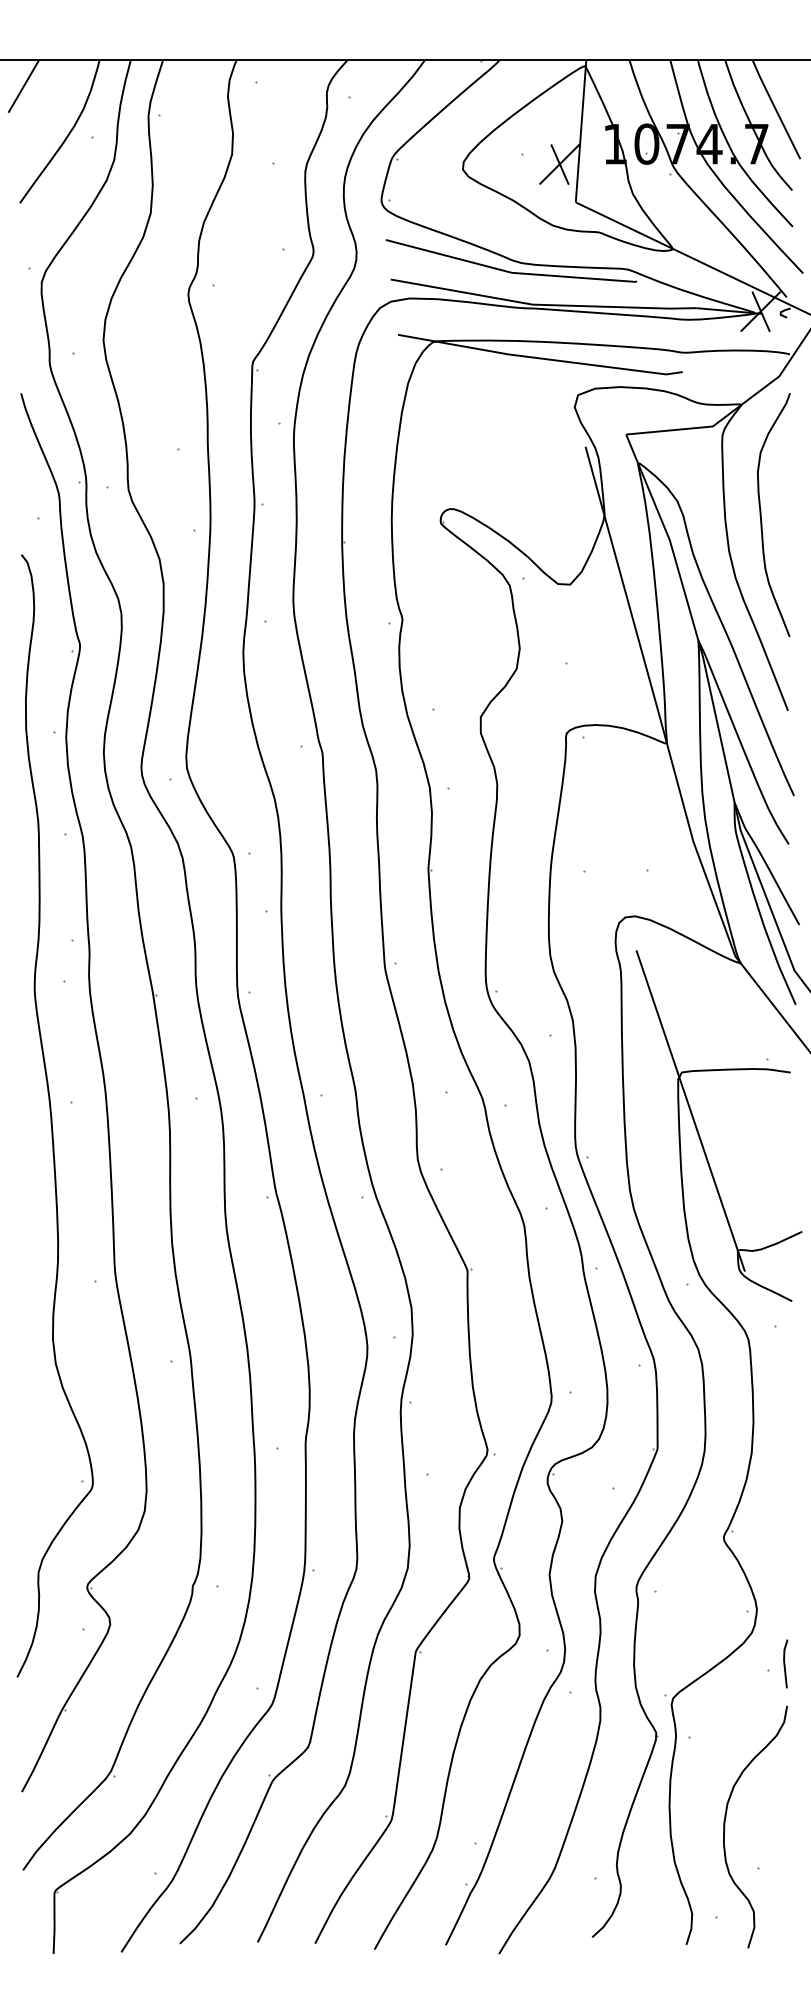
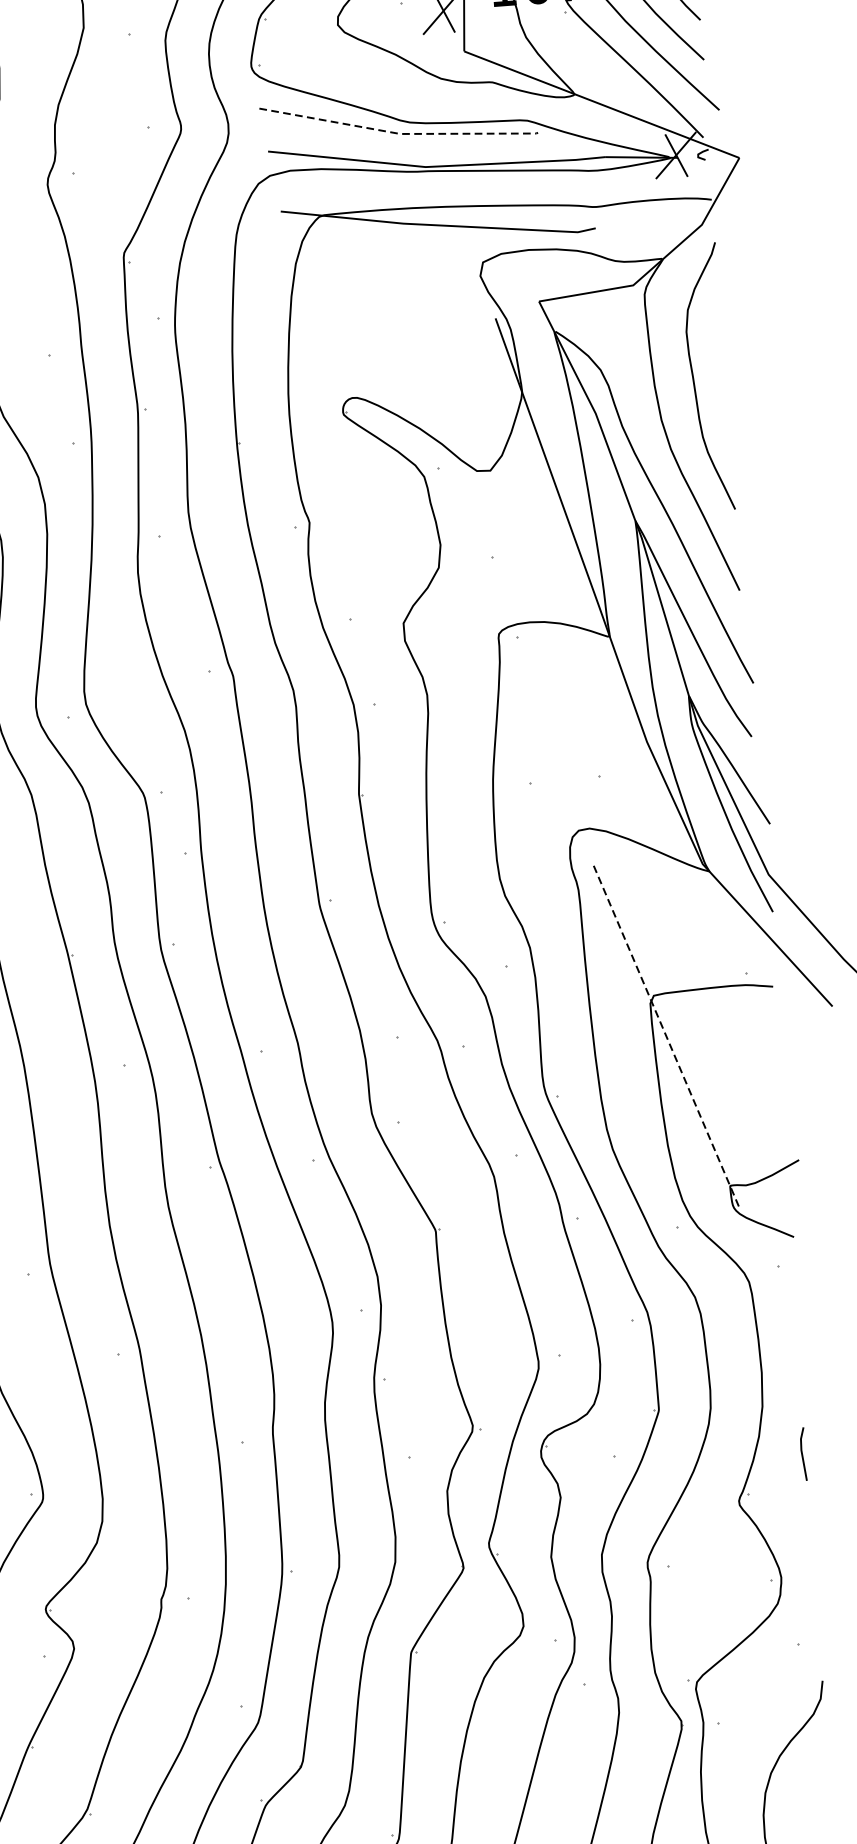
line: (510, 272) -> (398, 133), solid -> dashed
line: (690, 1111) -> (666, 1037), solid -> dashed
line: (785, 1663) -> (803, 1453), moved

